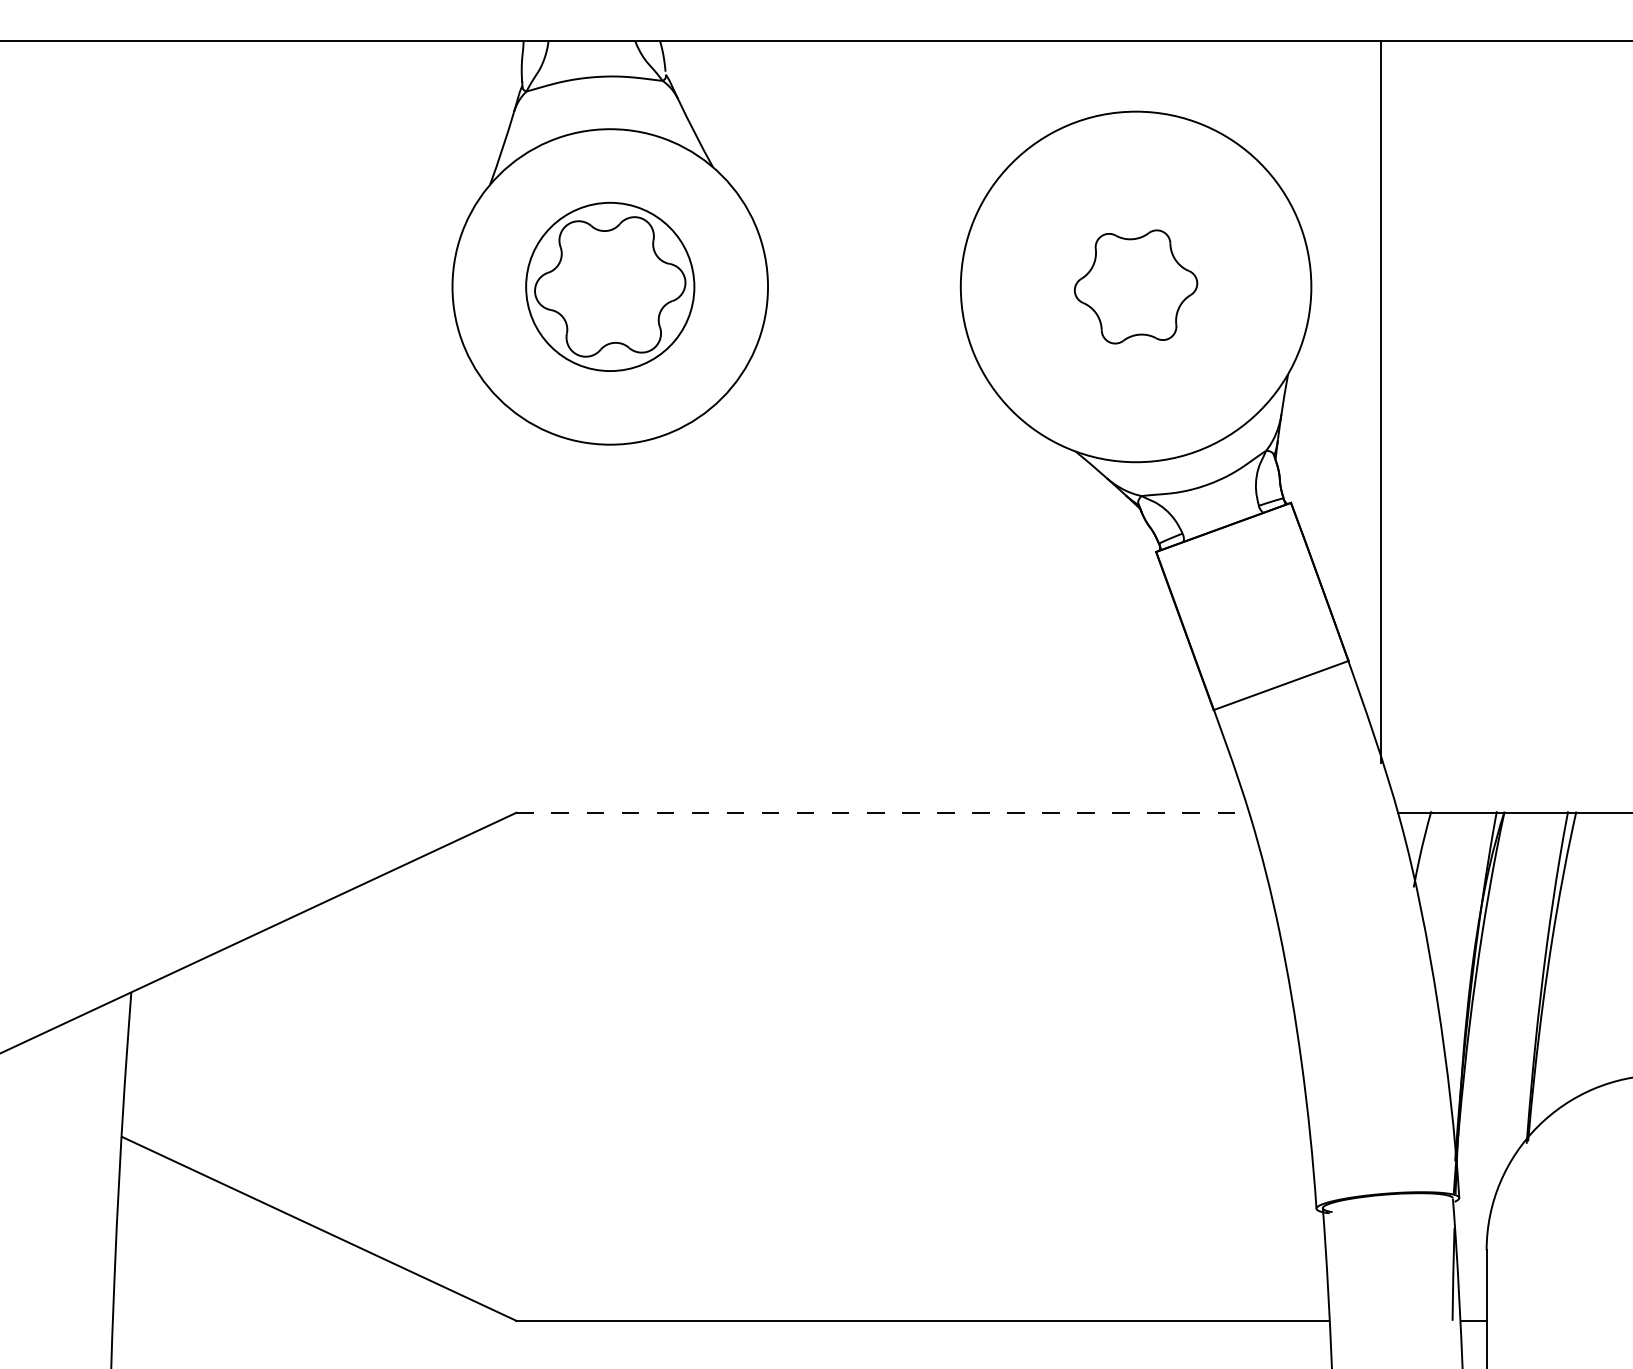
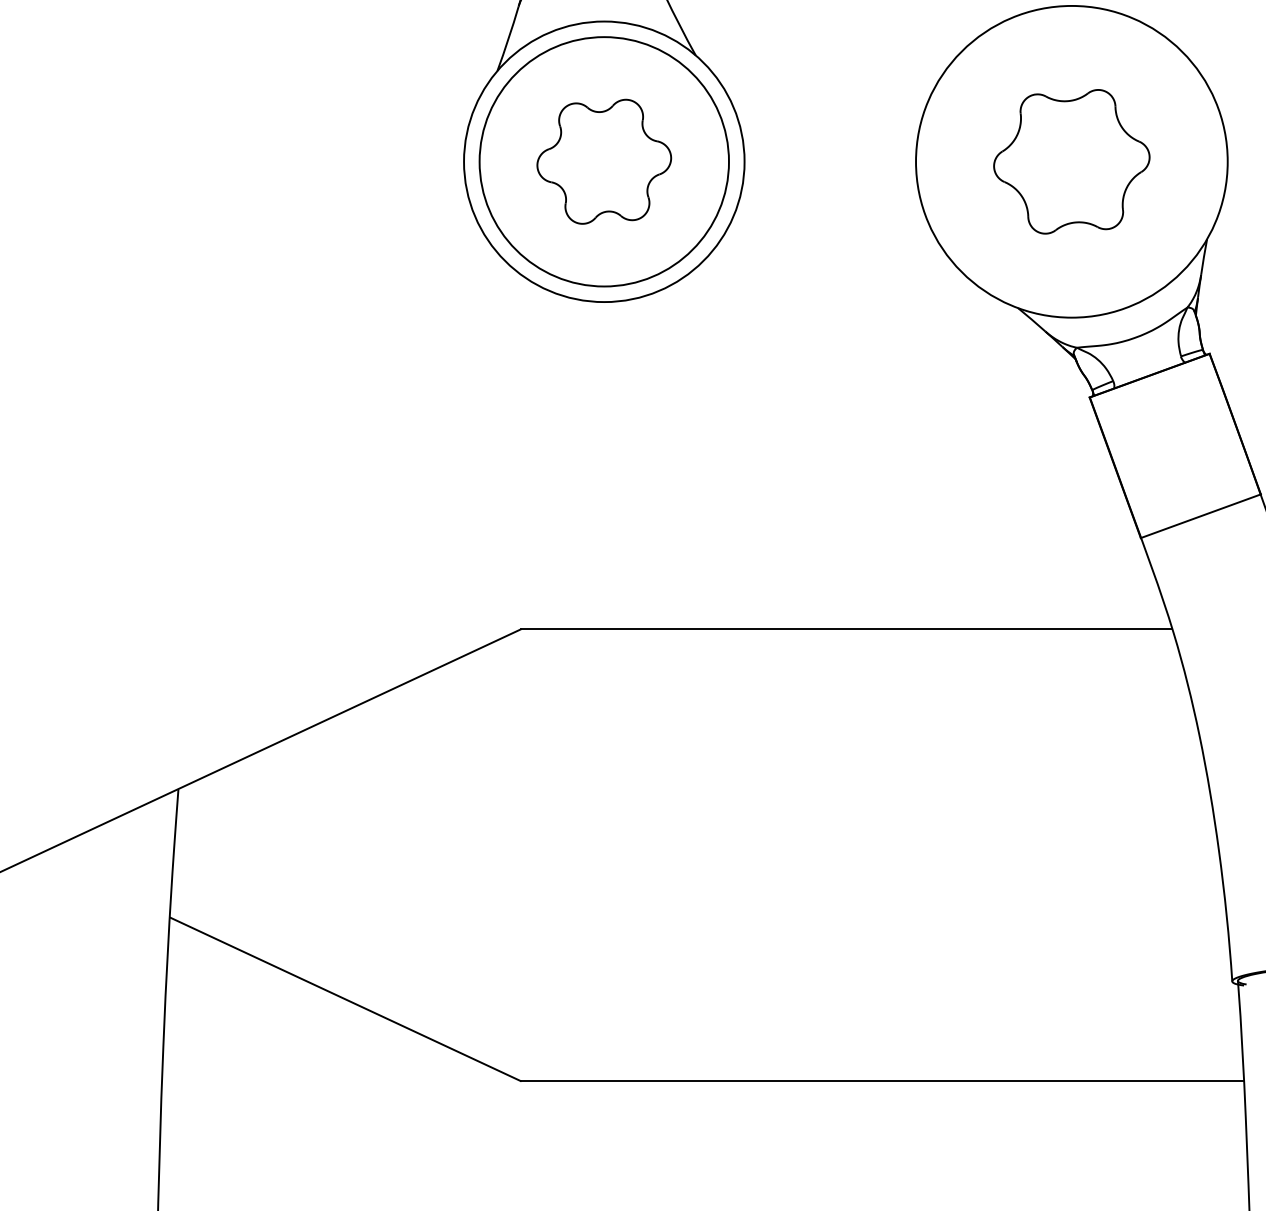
circle: (610, 286) -> (604, 161), size x1.67
part: (1135, 286) -> (1071, 161), size x1.43
line: (883, 812) -> (847, 629), dashed -> solid

